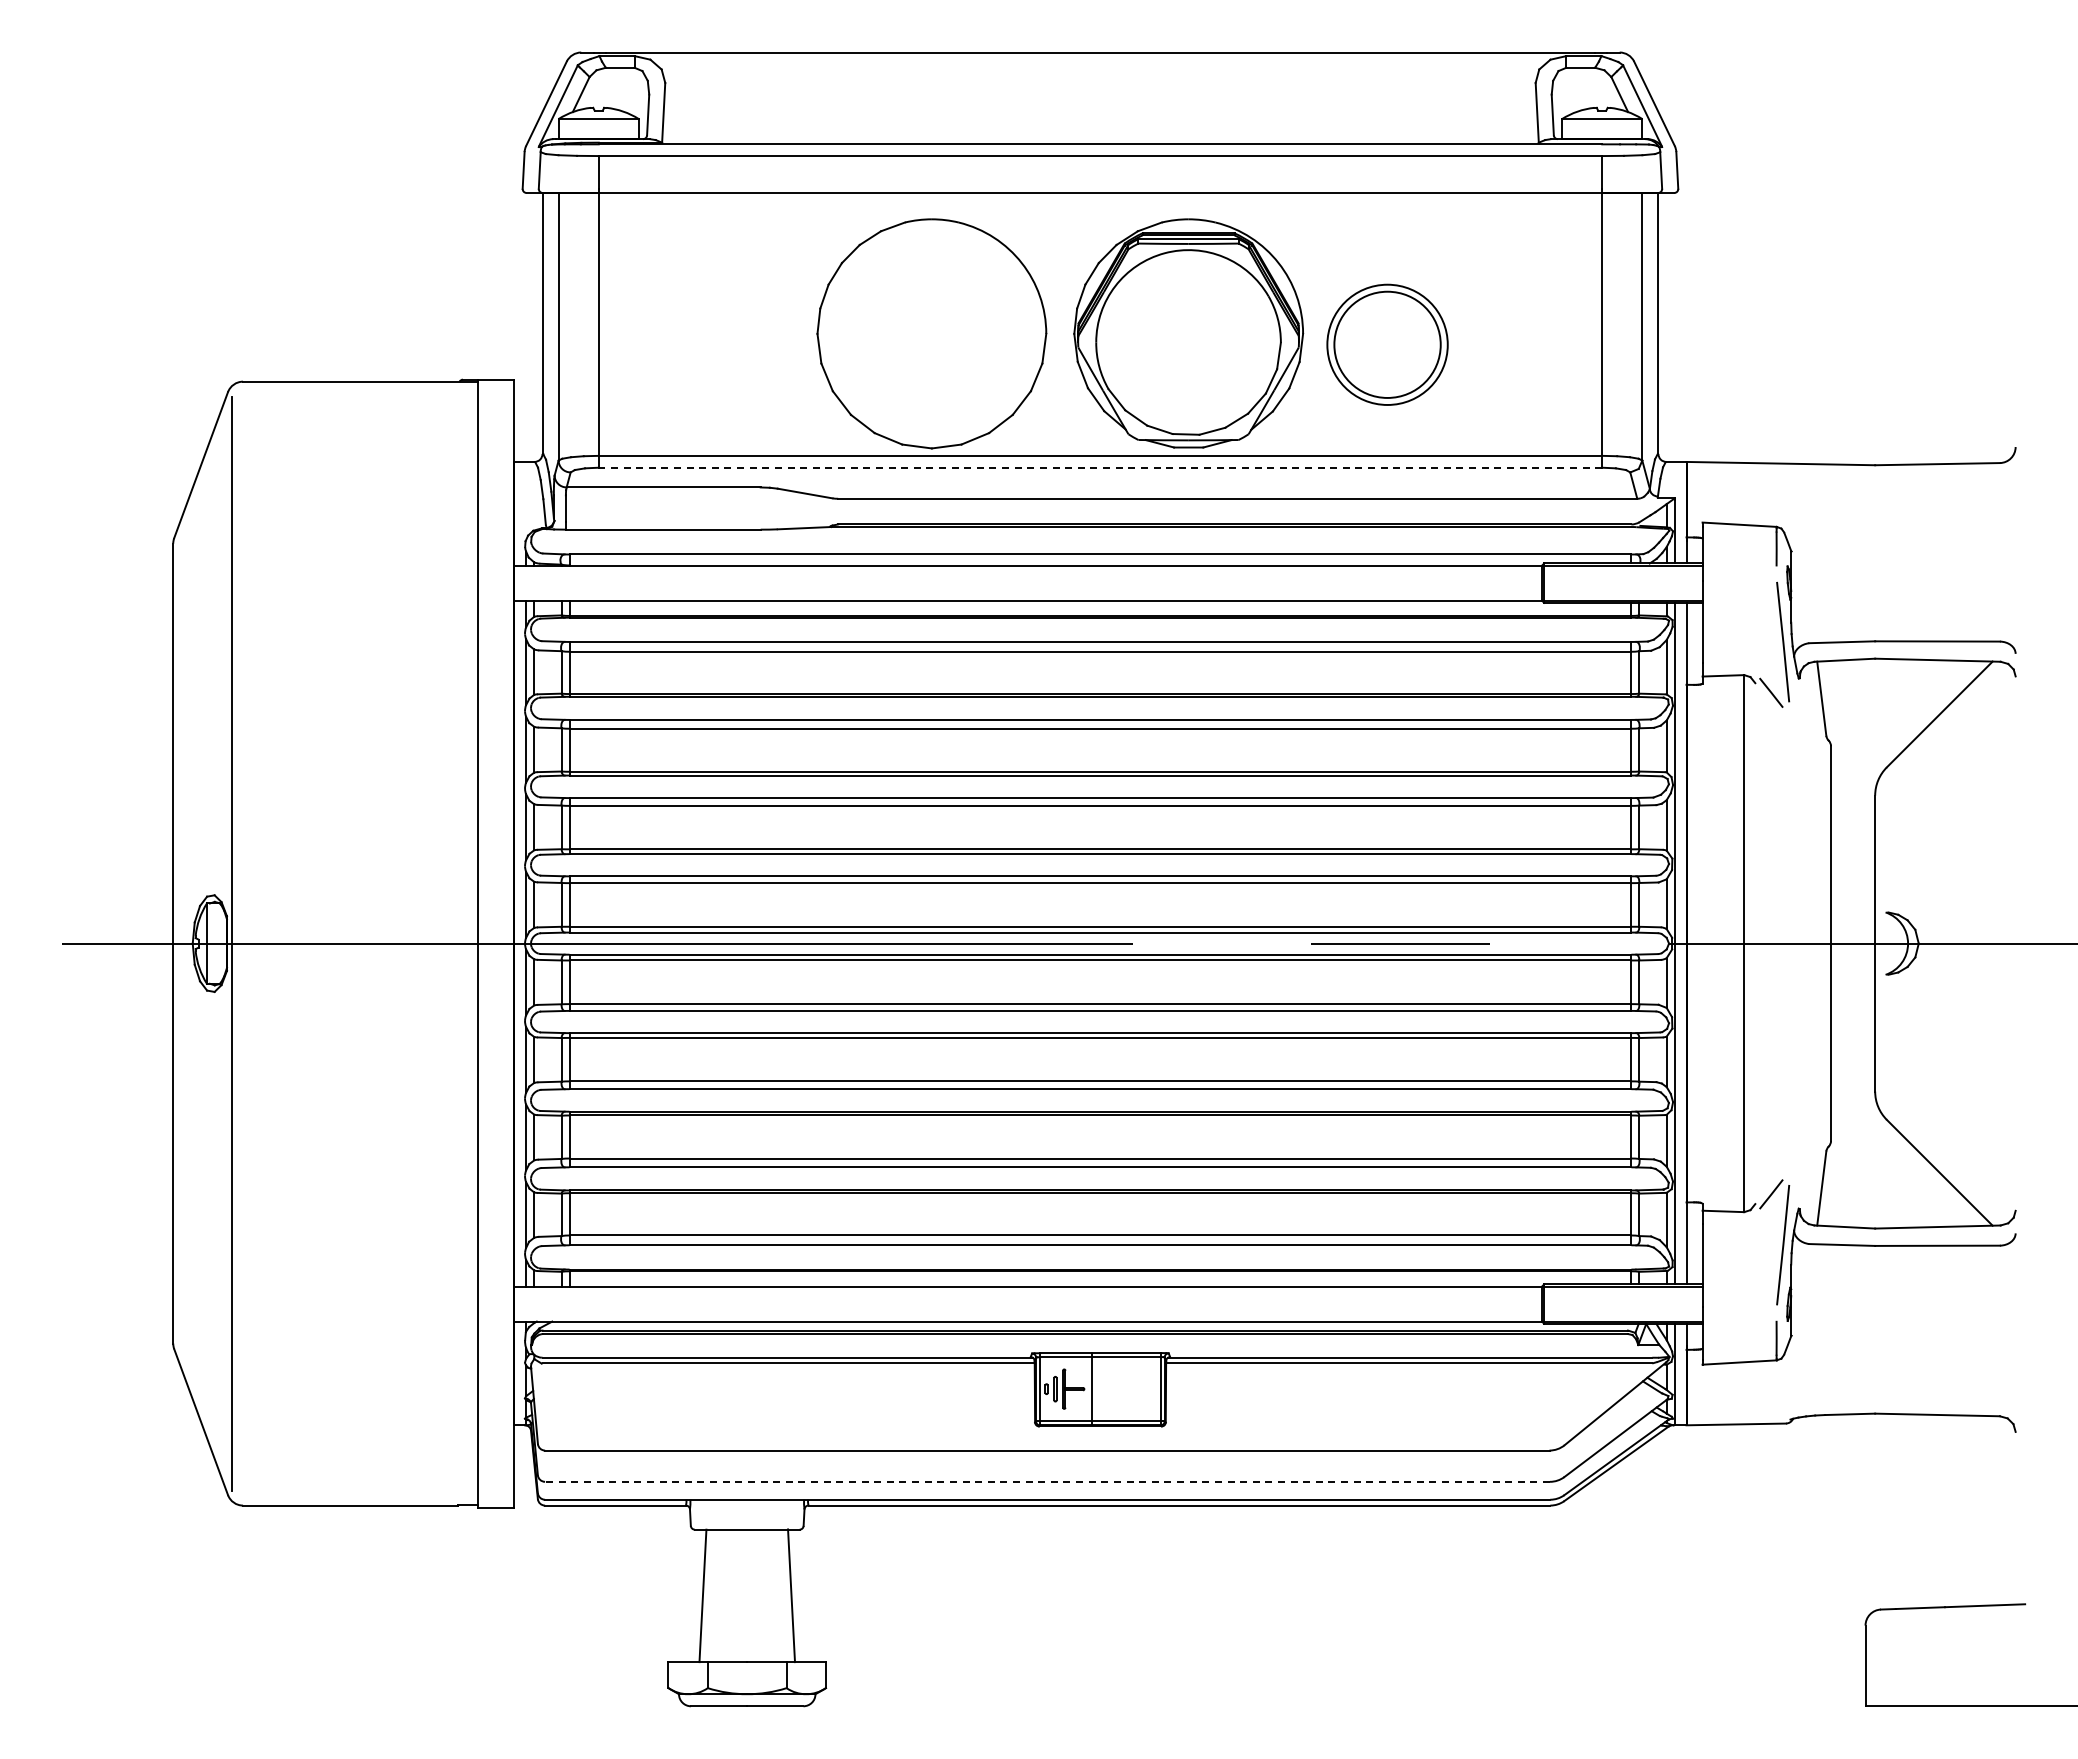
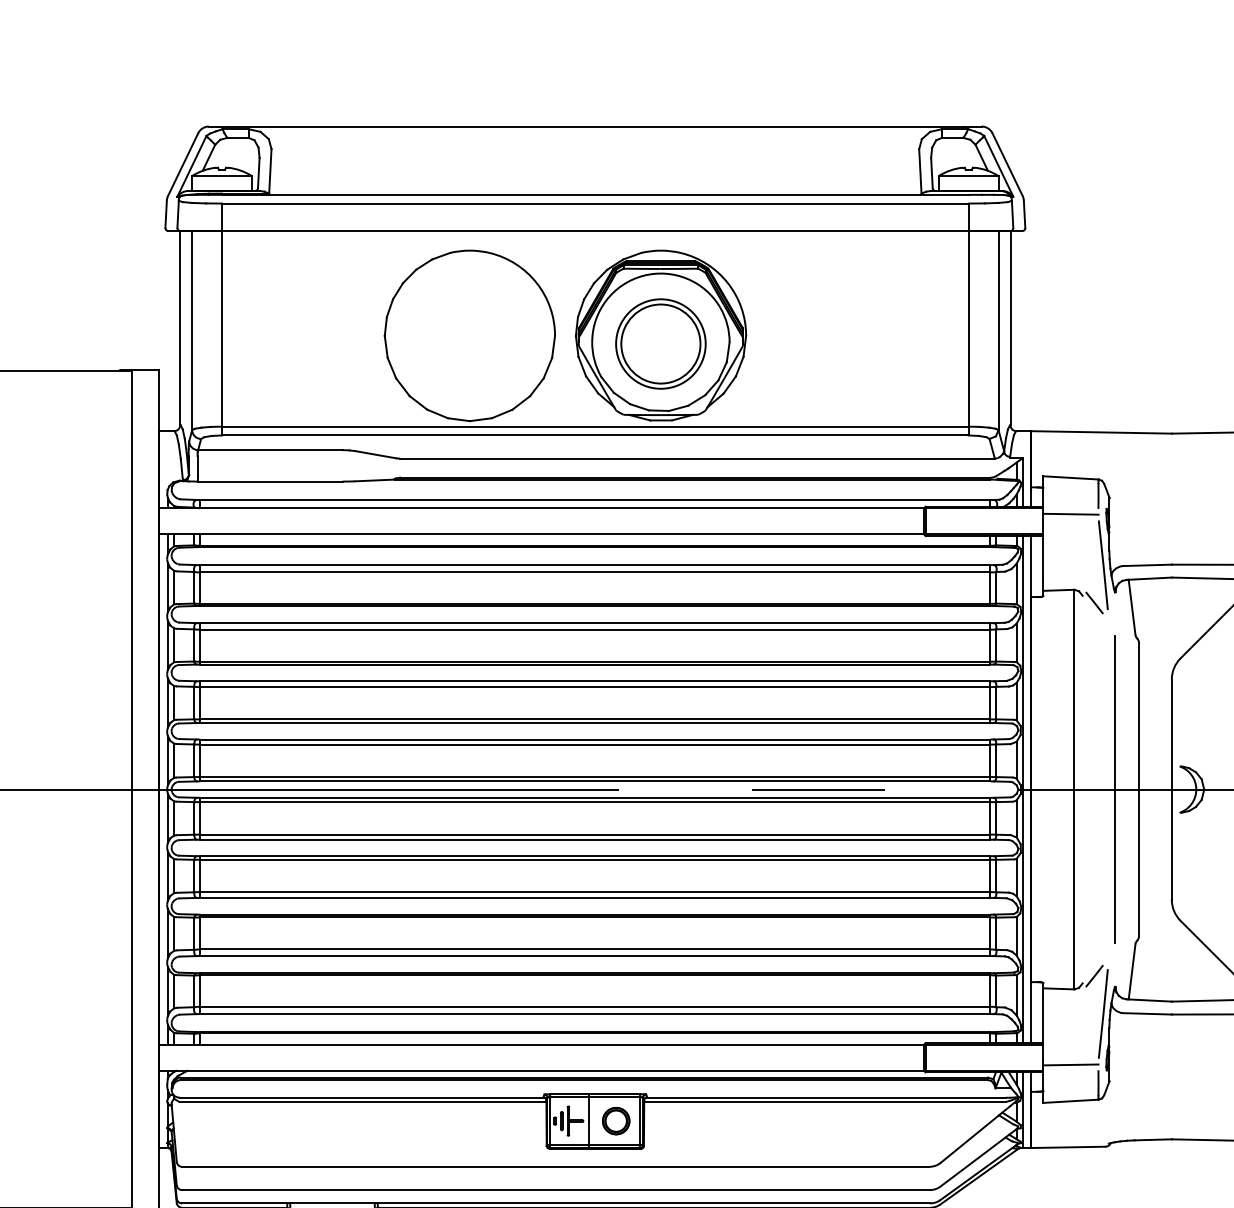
part: (1387, 344) -> (660, 343), moved
line: (1100, 467) -> (595, 435), dashed -> solid
line: (1739, 573) -> (1070, 514), added
line: (1799, 943) -> (1115, 789), added
line: (1739, 1313) -> (1070, 1064), added
part: (1128, 1388) -> (616, 1120), added
line: (1047, 1481) -> (555, 1189), dashed -> solid

